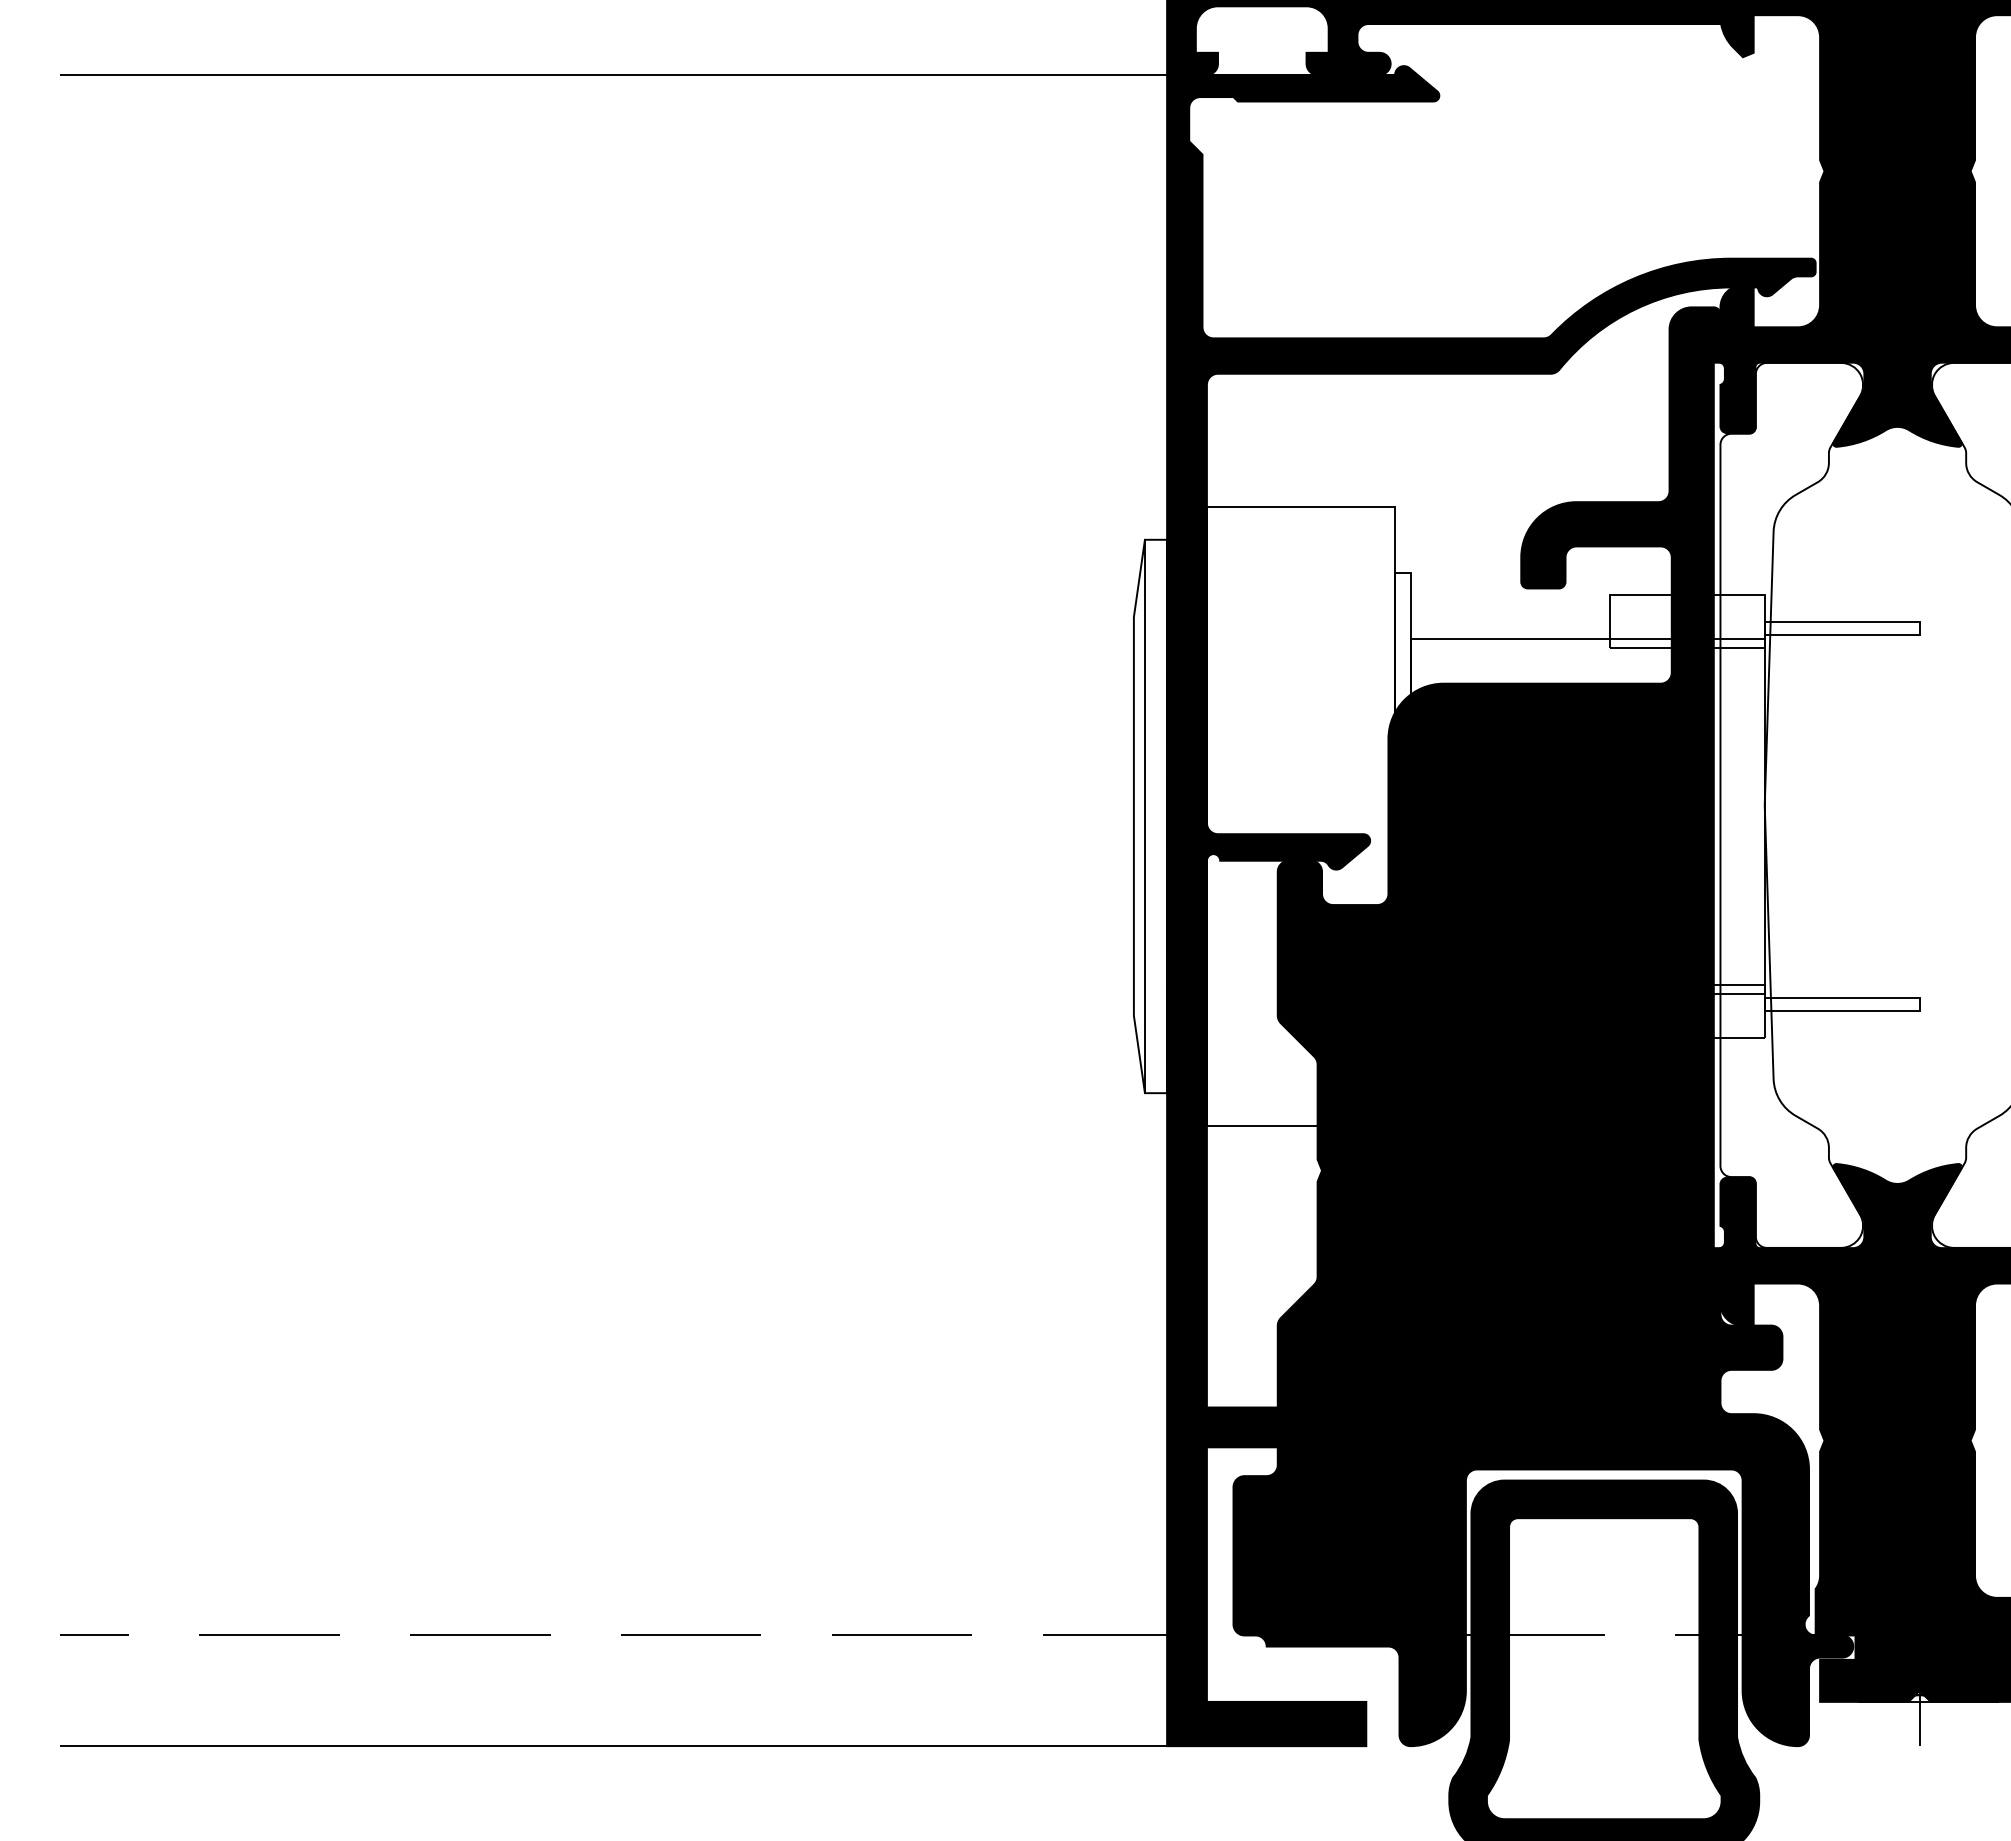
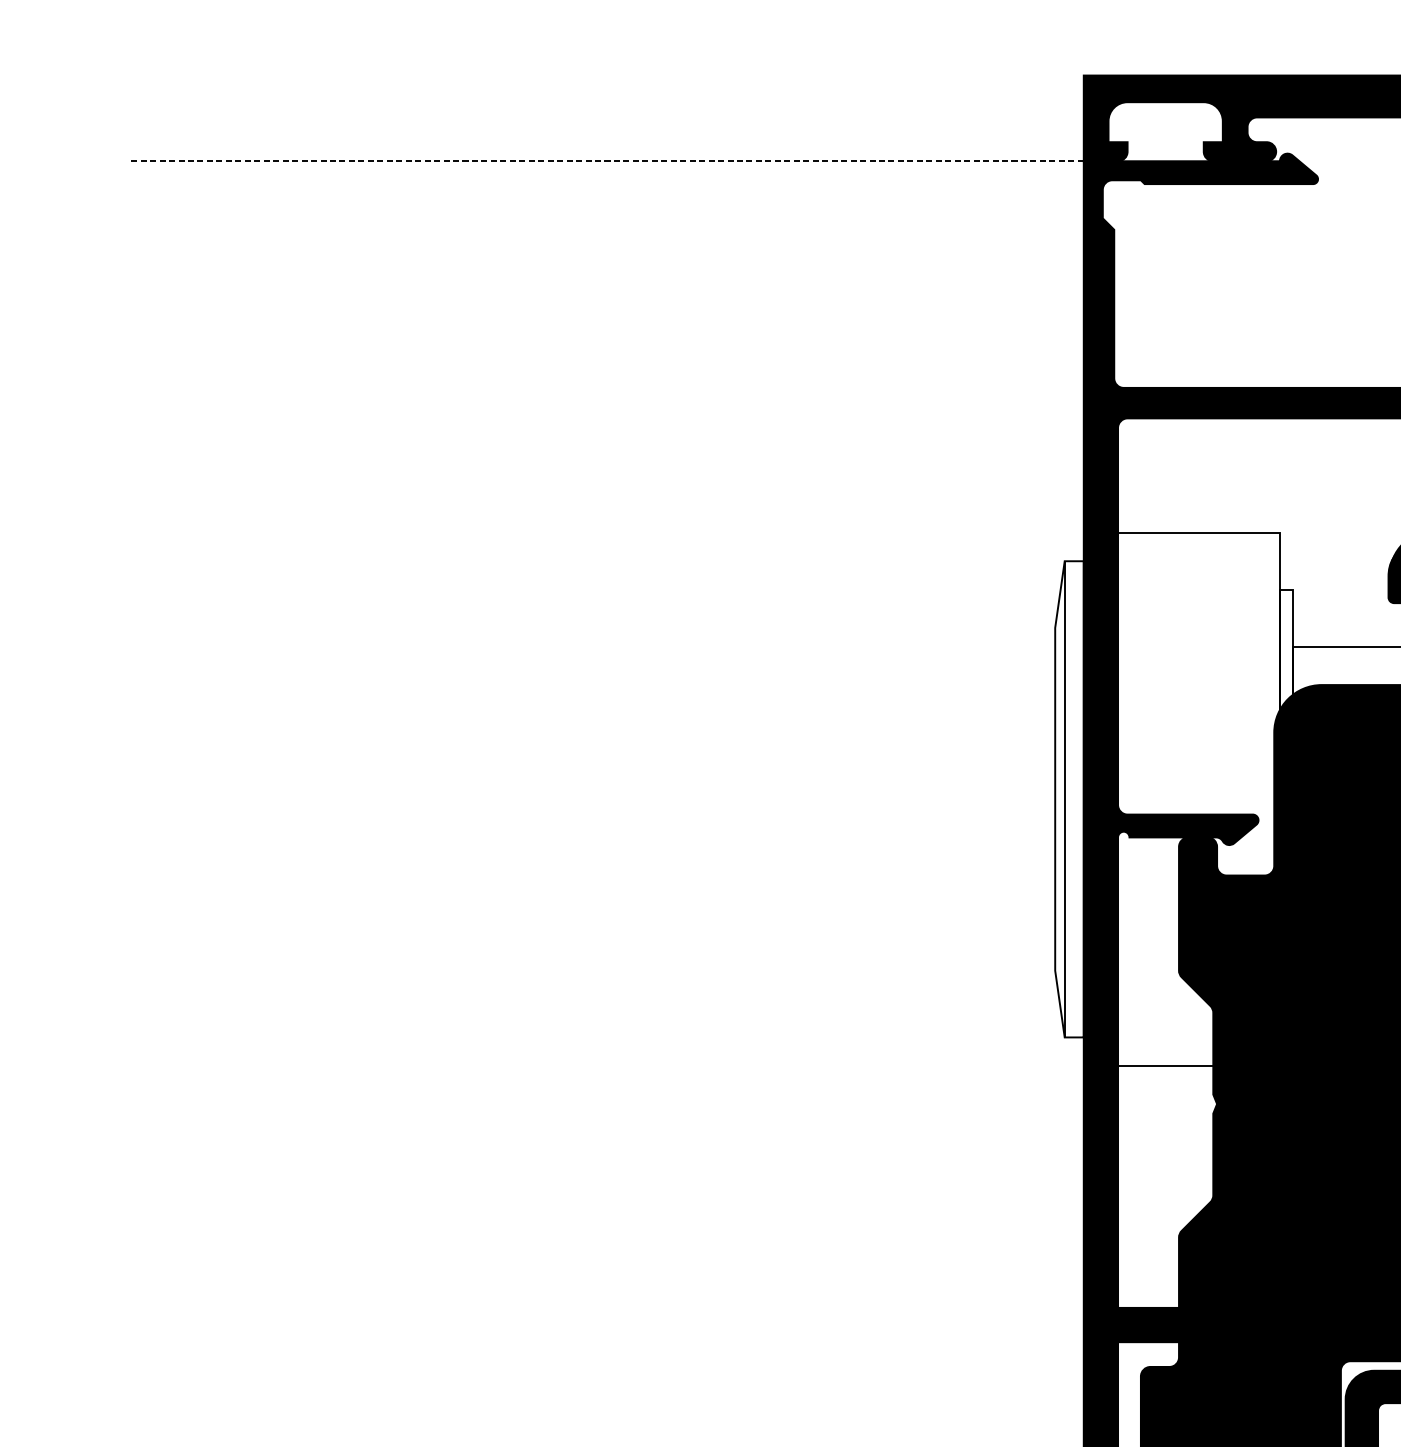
line: (613, 74) -> (607, 160), solid -> dashed

